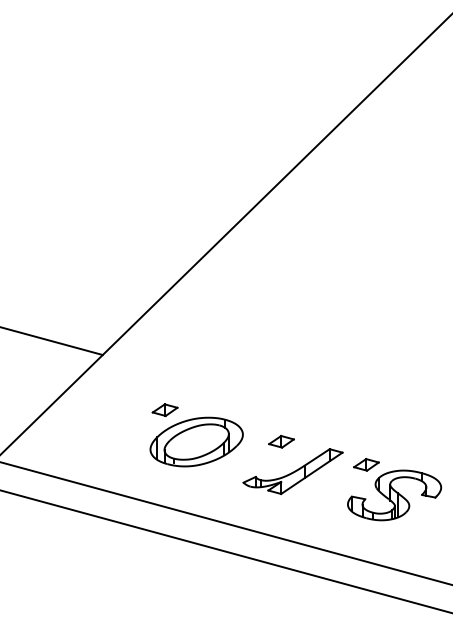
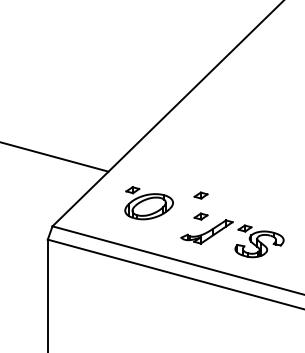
part: (280, 401) -> (200, 195), added
part: (195, 435) -> (148, 203), moved

